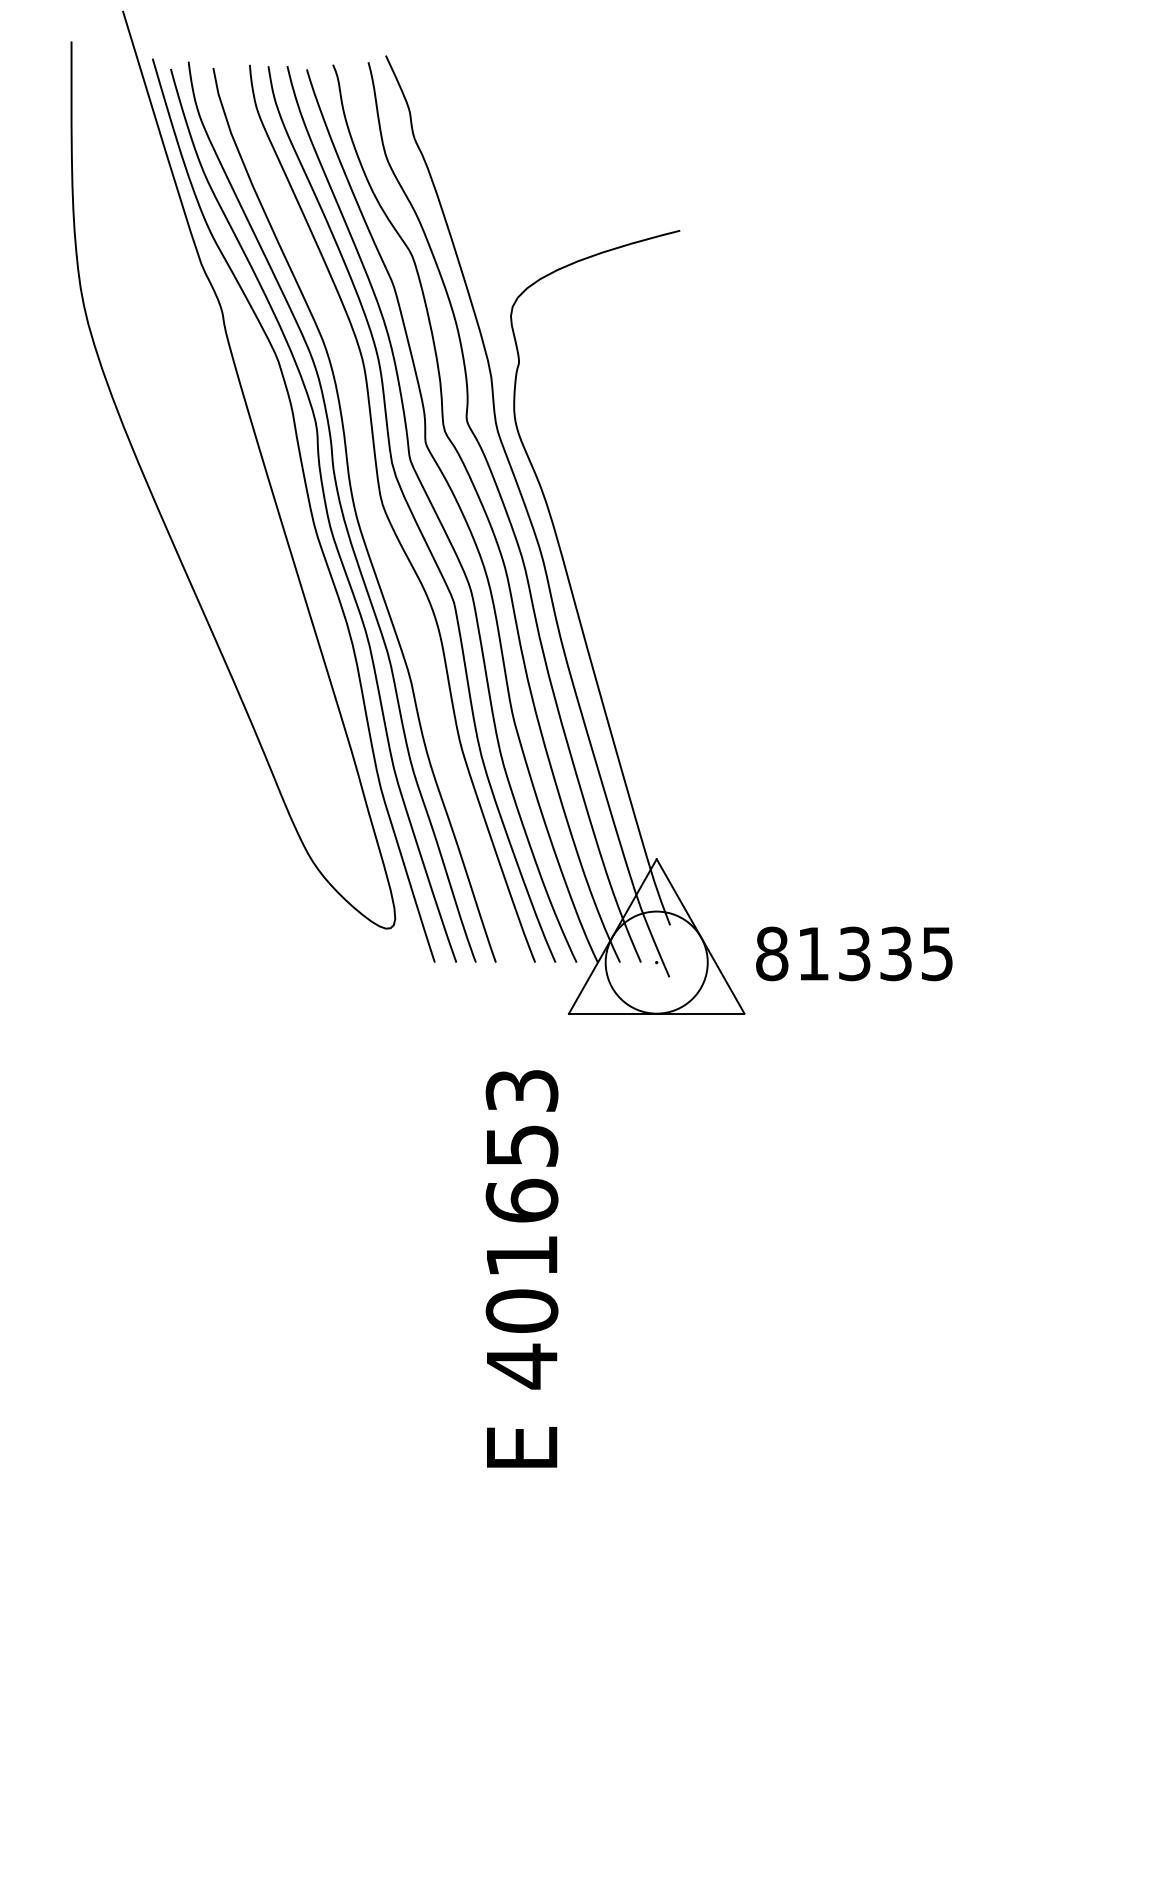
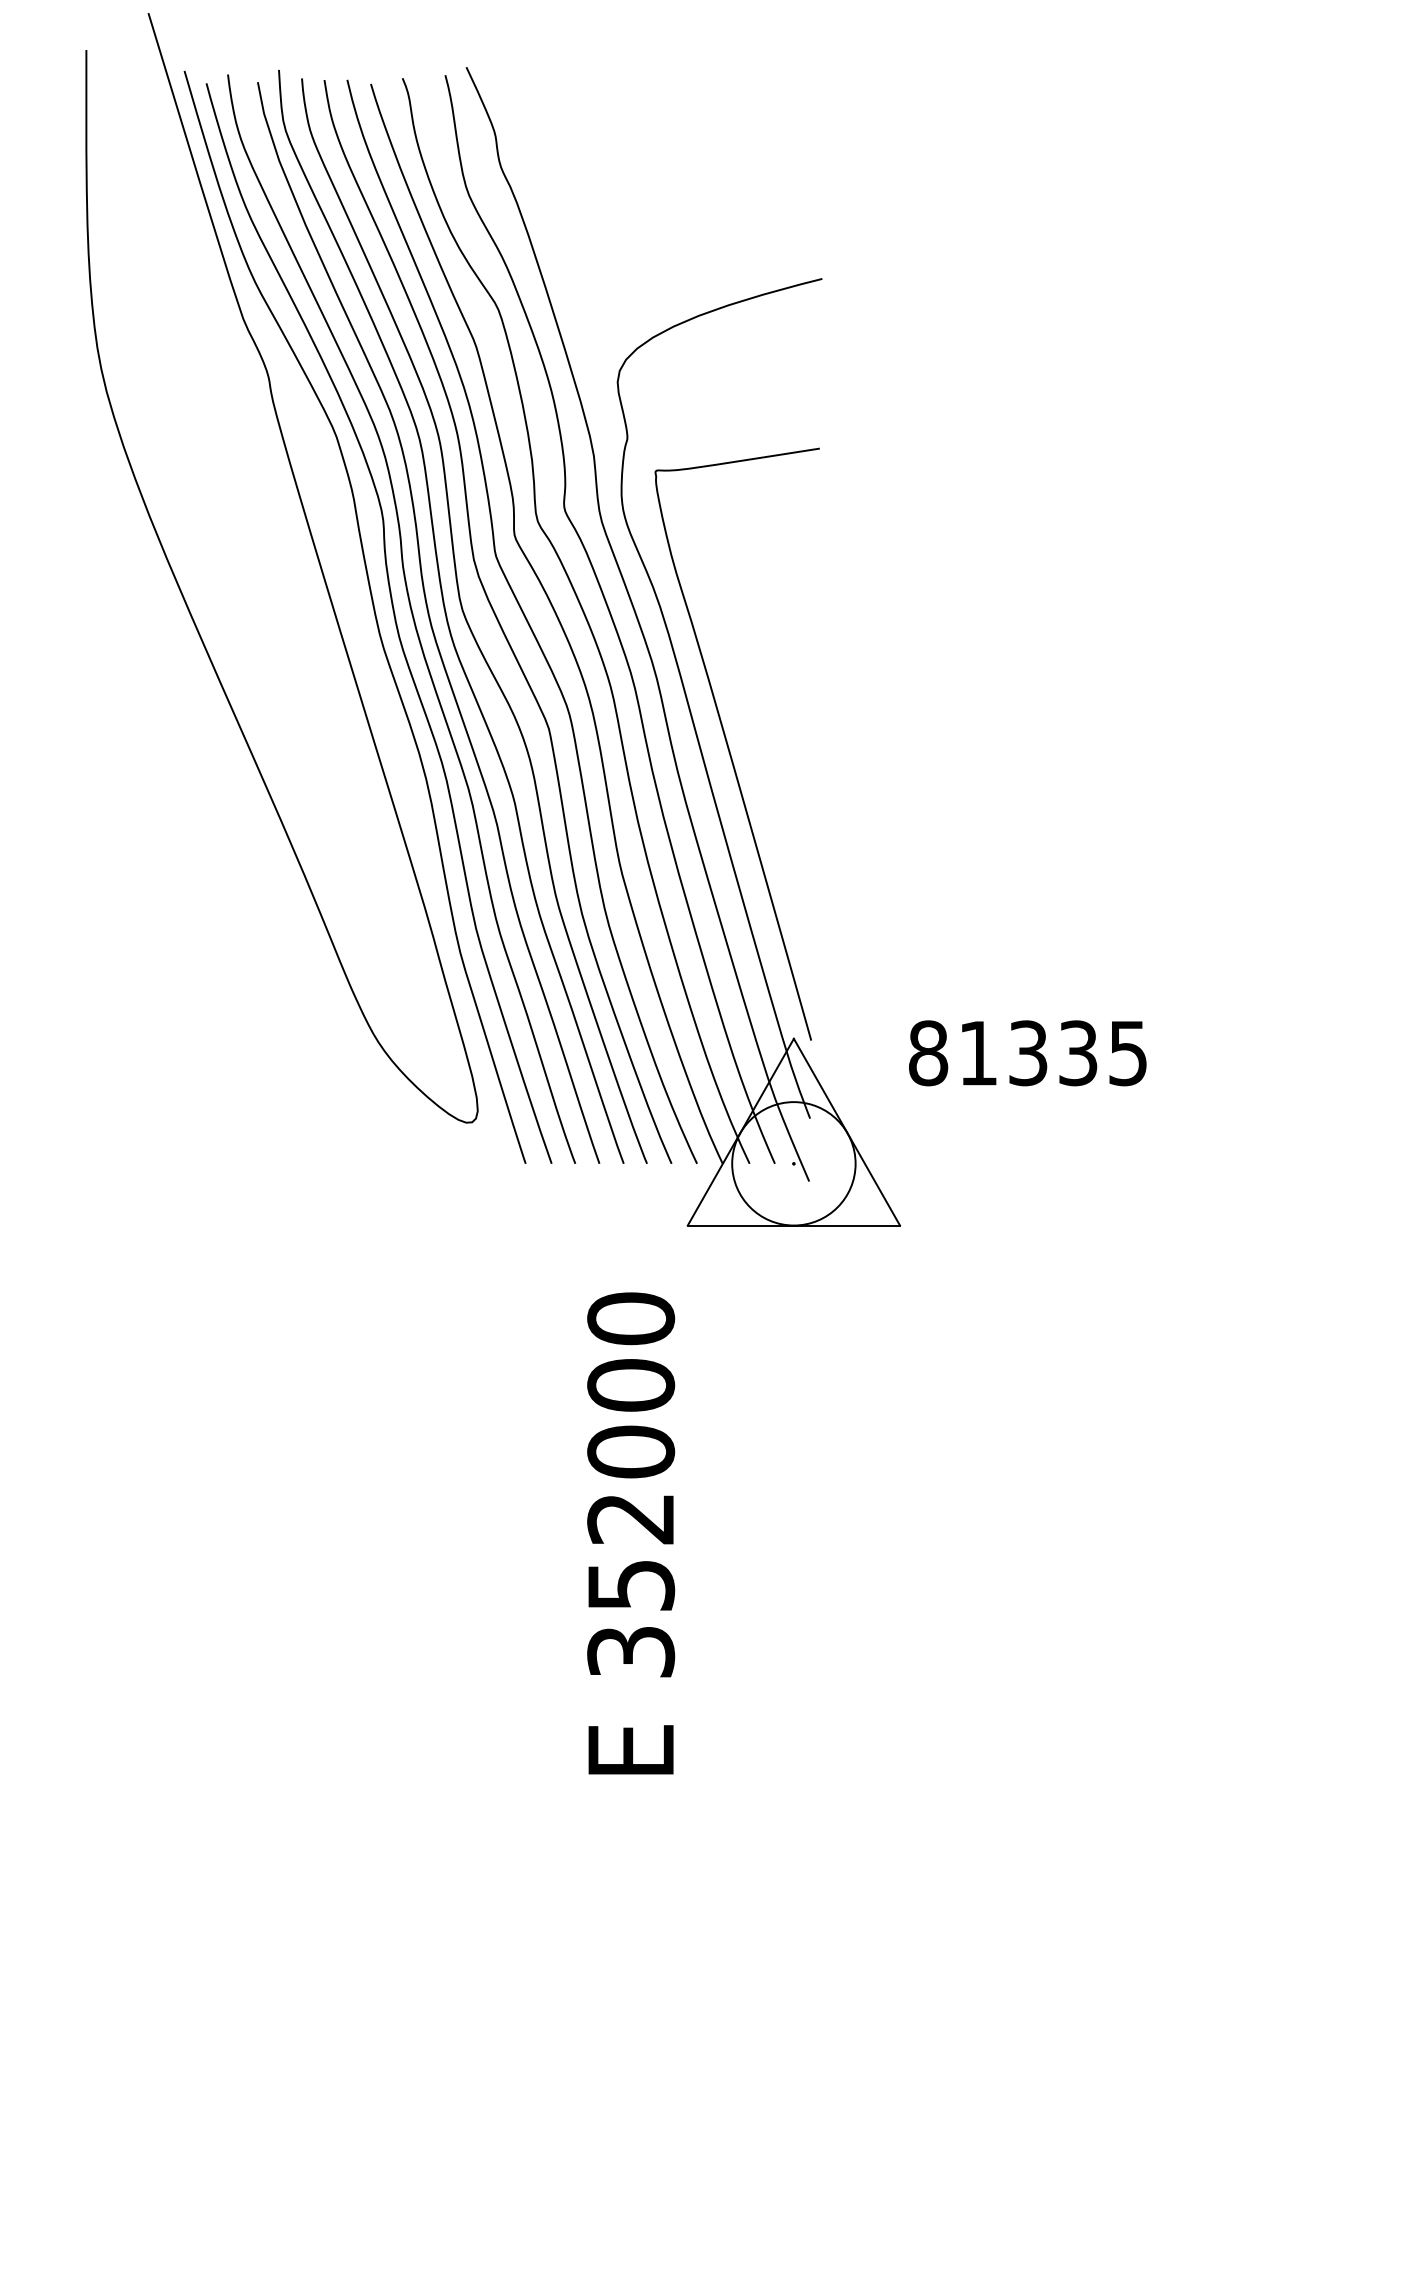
curve: (370, 509) -> (447, 616), added
curve: (602, 615) -> (728, 744), added
text: (854, 954) -> (1027, 1053), moved
text: (522, 1229) -> (631, 1486), 401653 -> 352000

